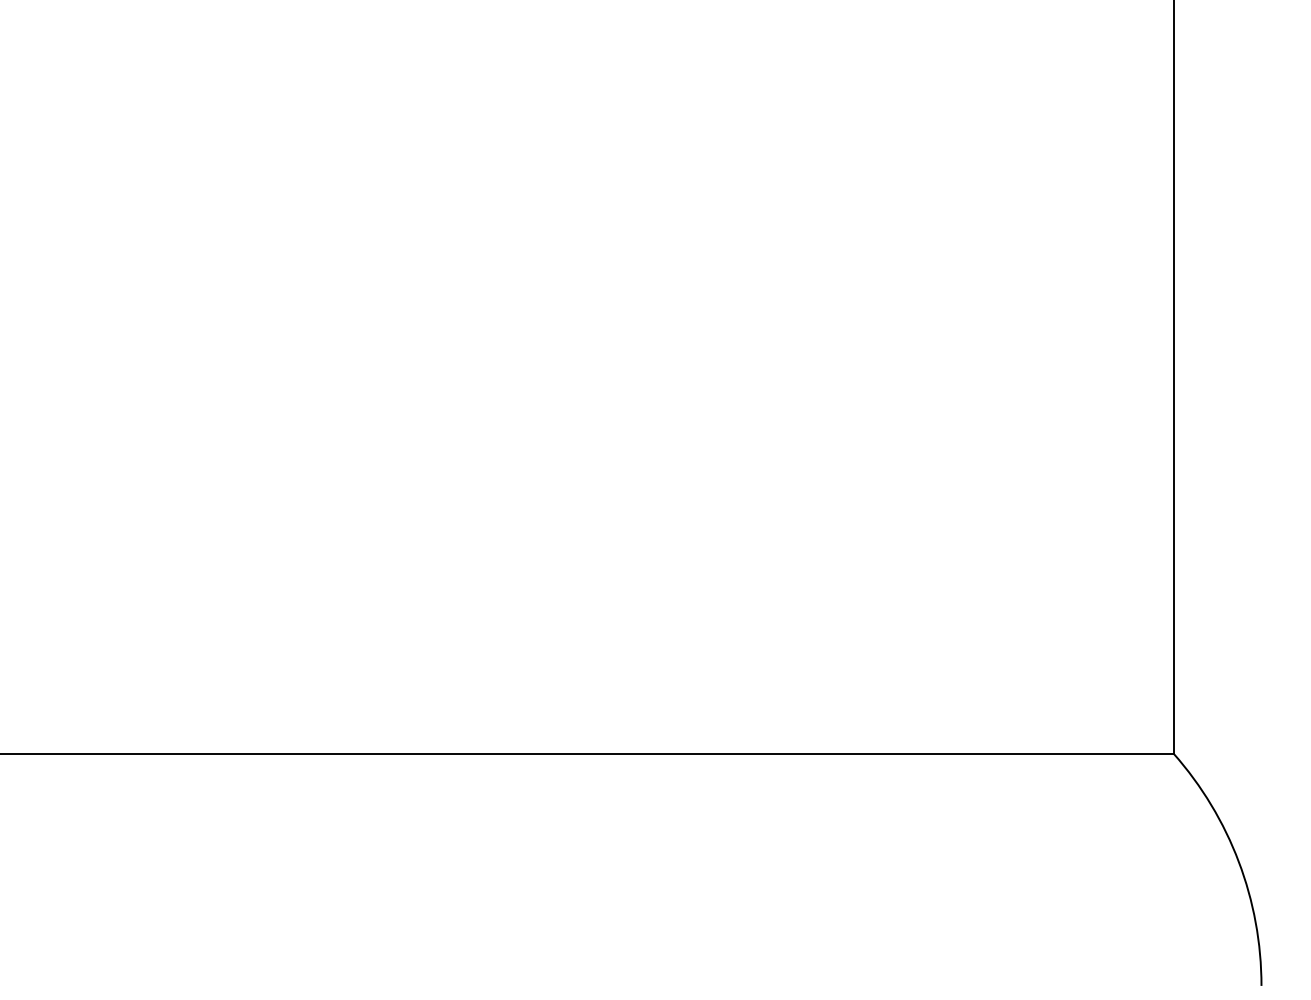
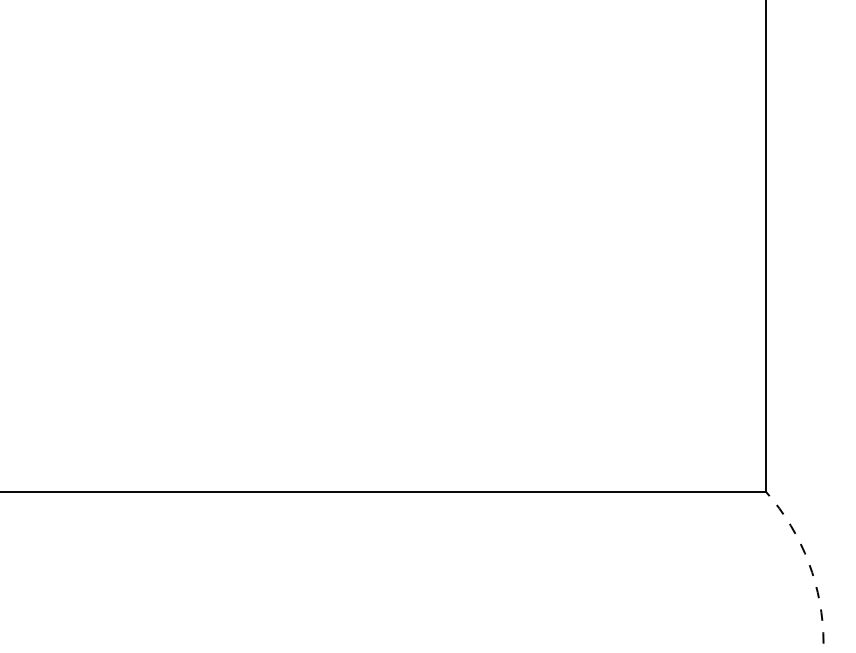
arc: (1238, 861) -> (808, 562), solid -> dashed

